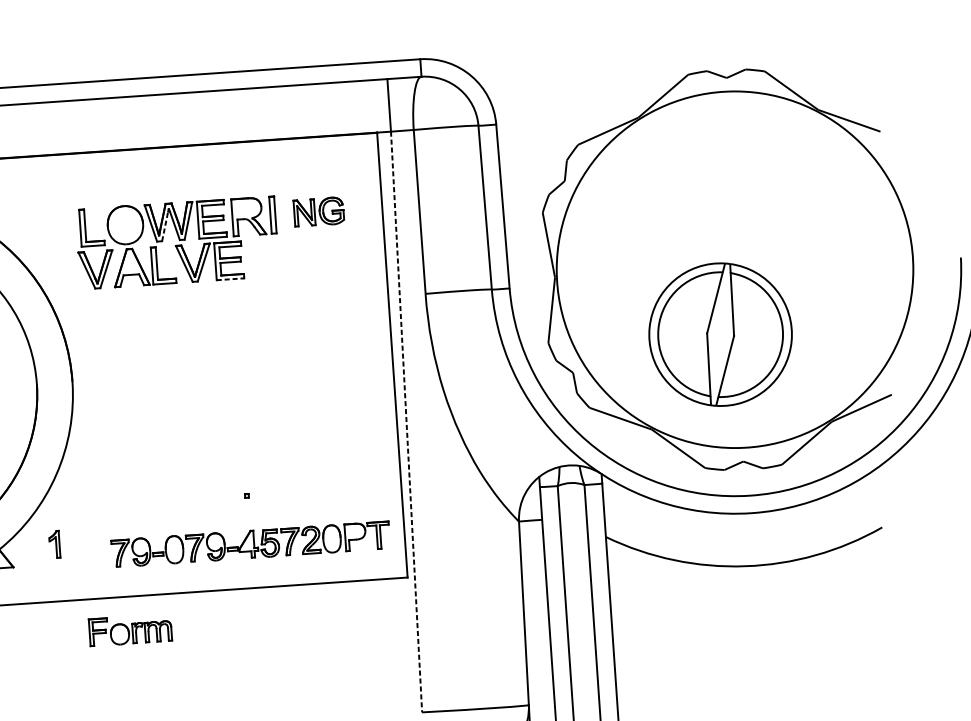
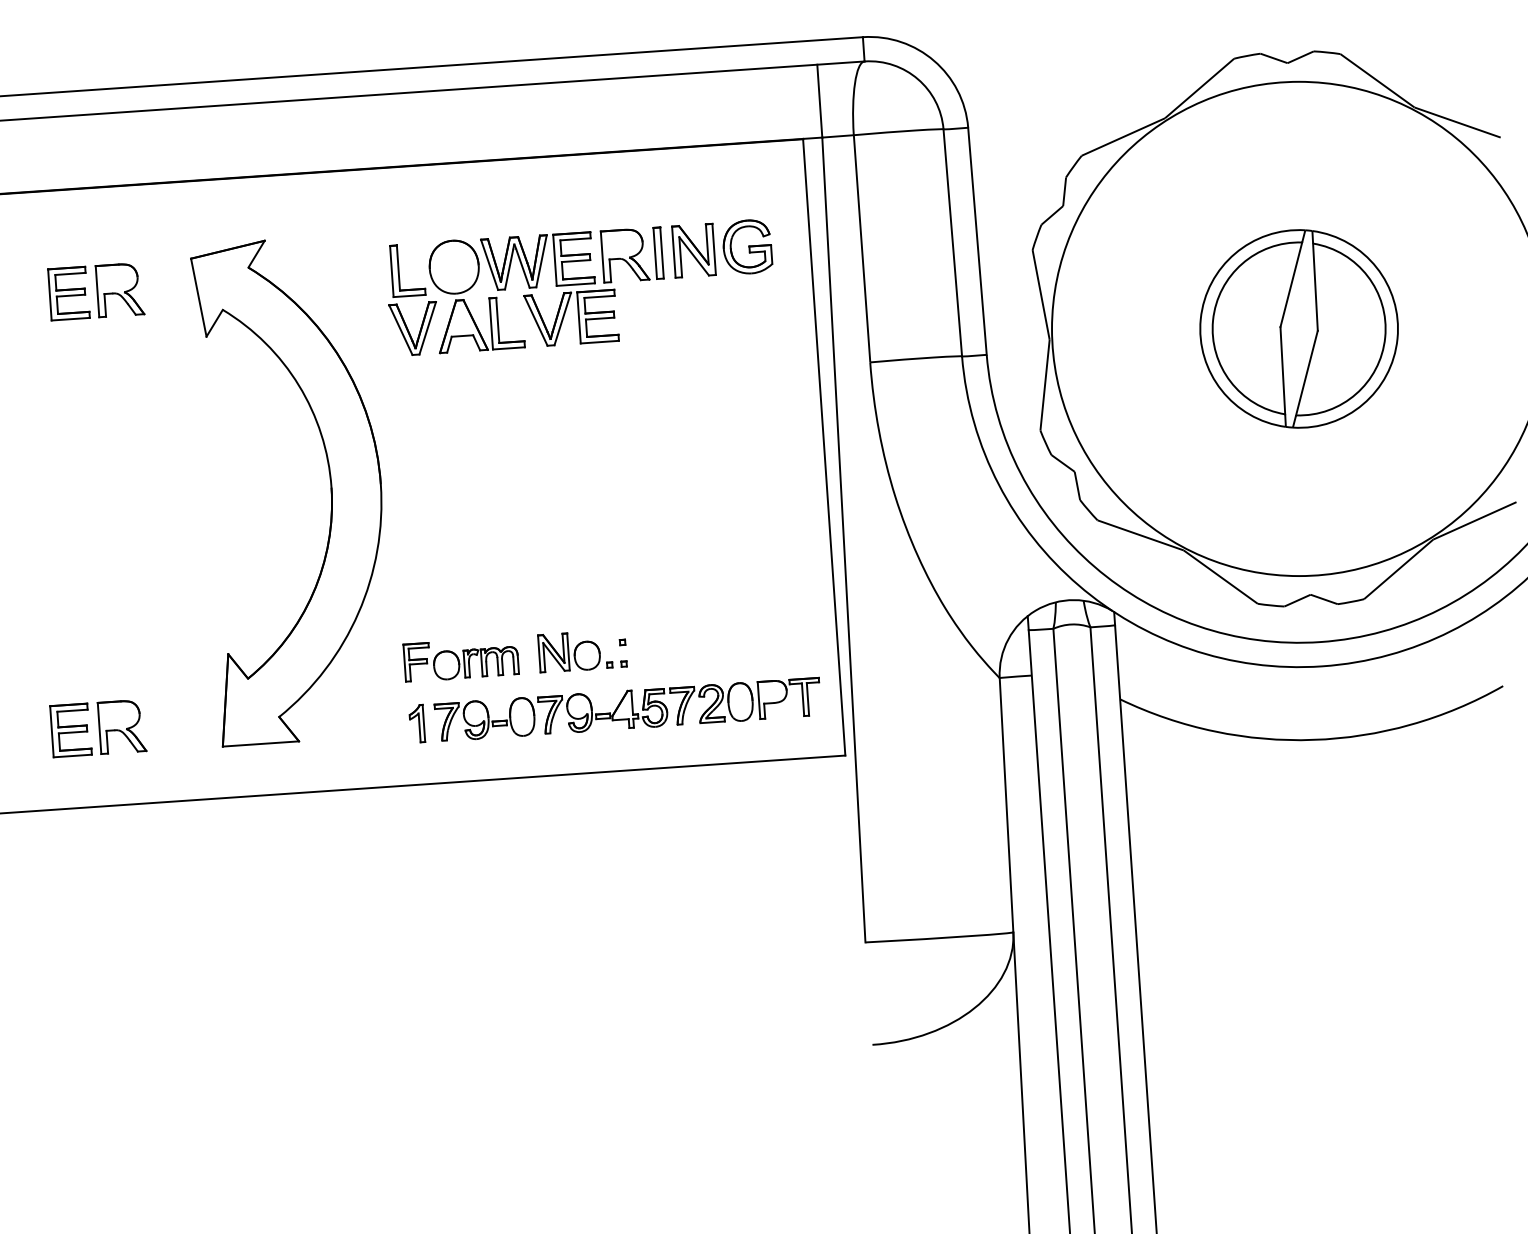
part: (318, 211) -> (722, 248), size x1.43
line: (165, 226) -> (509, 269), dashed -> solid
line: (230, 279) -> (600, 342), dashed -> solid
part: (720, 334) -> (1298, 328), moved
line: (406, 422) -> (843, 540), dashed -> solid
part: (217, 503) -> (582, 652), added
part: (54, 544) -> (417, 723), moved
part: (129, 632) -> (460, 662), moved

